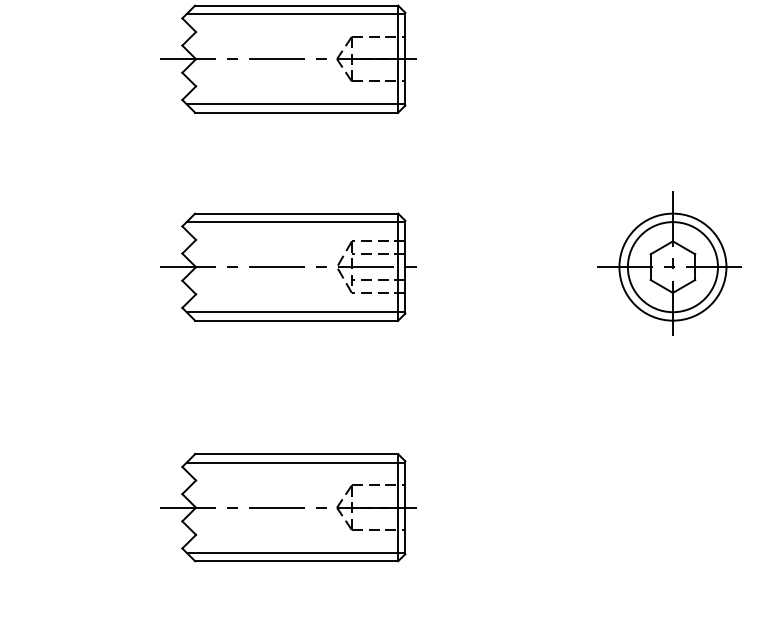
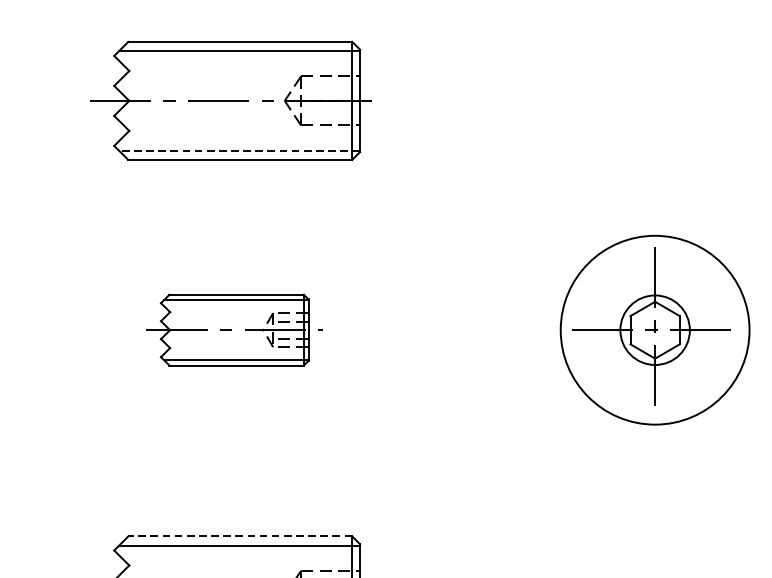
line: (295, 104) -> (238, 150), solid -> dashed
part: (288, 266) -> (231, 329), size x0.6
circle: (672, 266) -> (654, 329), size x1.6
circle: (672, 267) -> (654, 330), size x0.7
line: (296, 454) -> (240, 536), solid -> dashed

